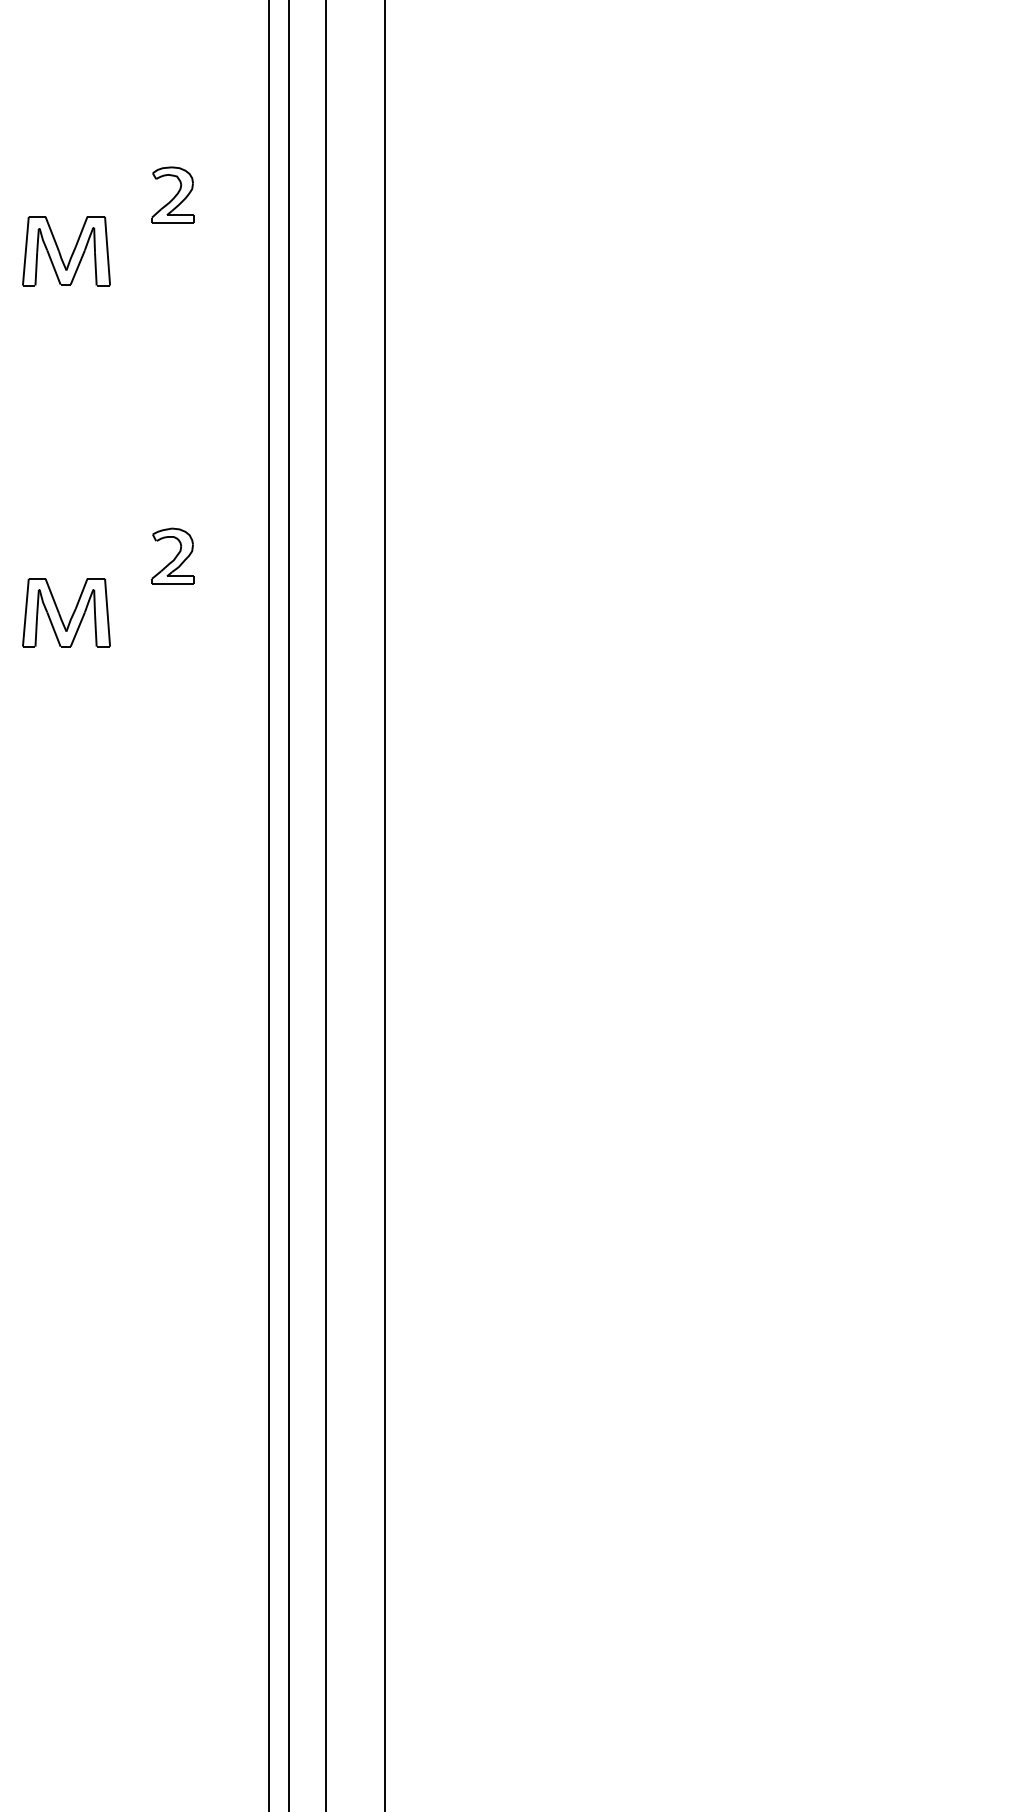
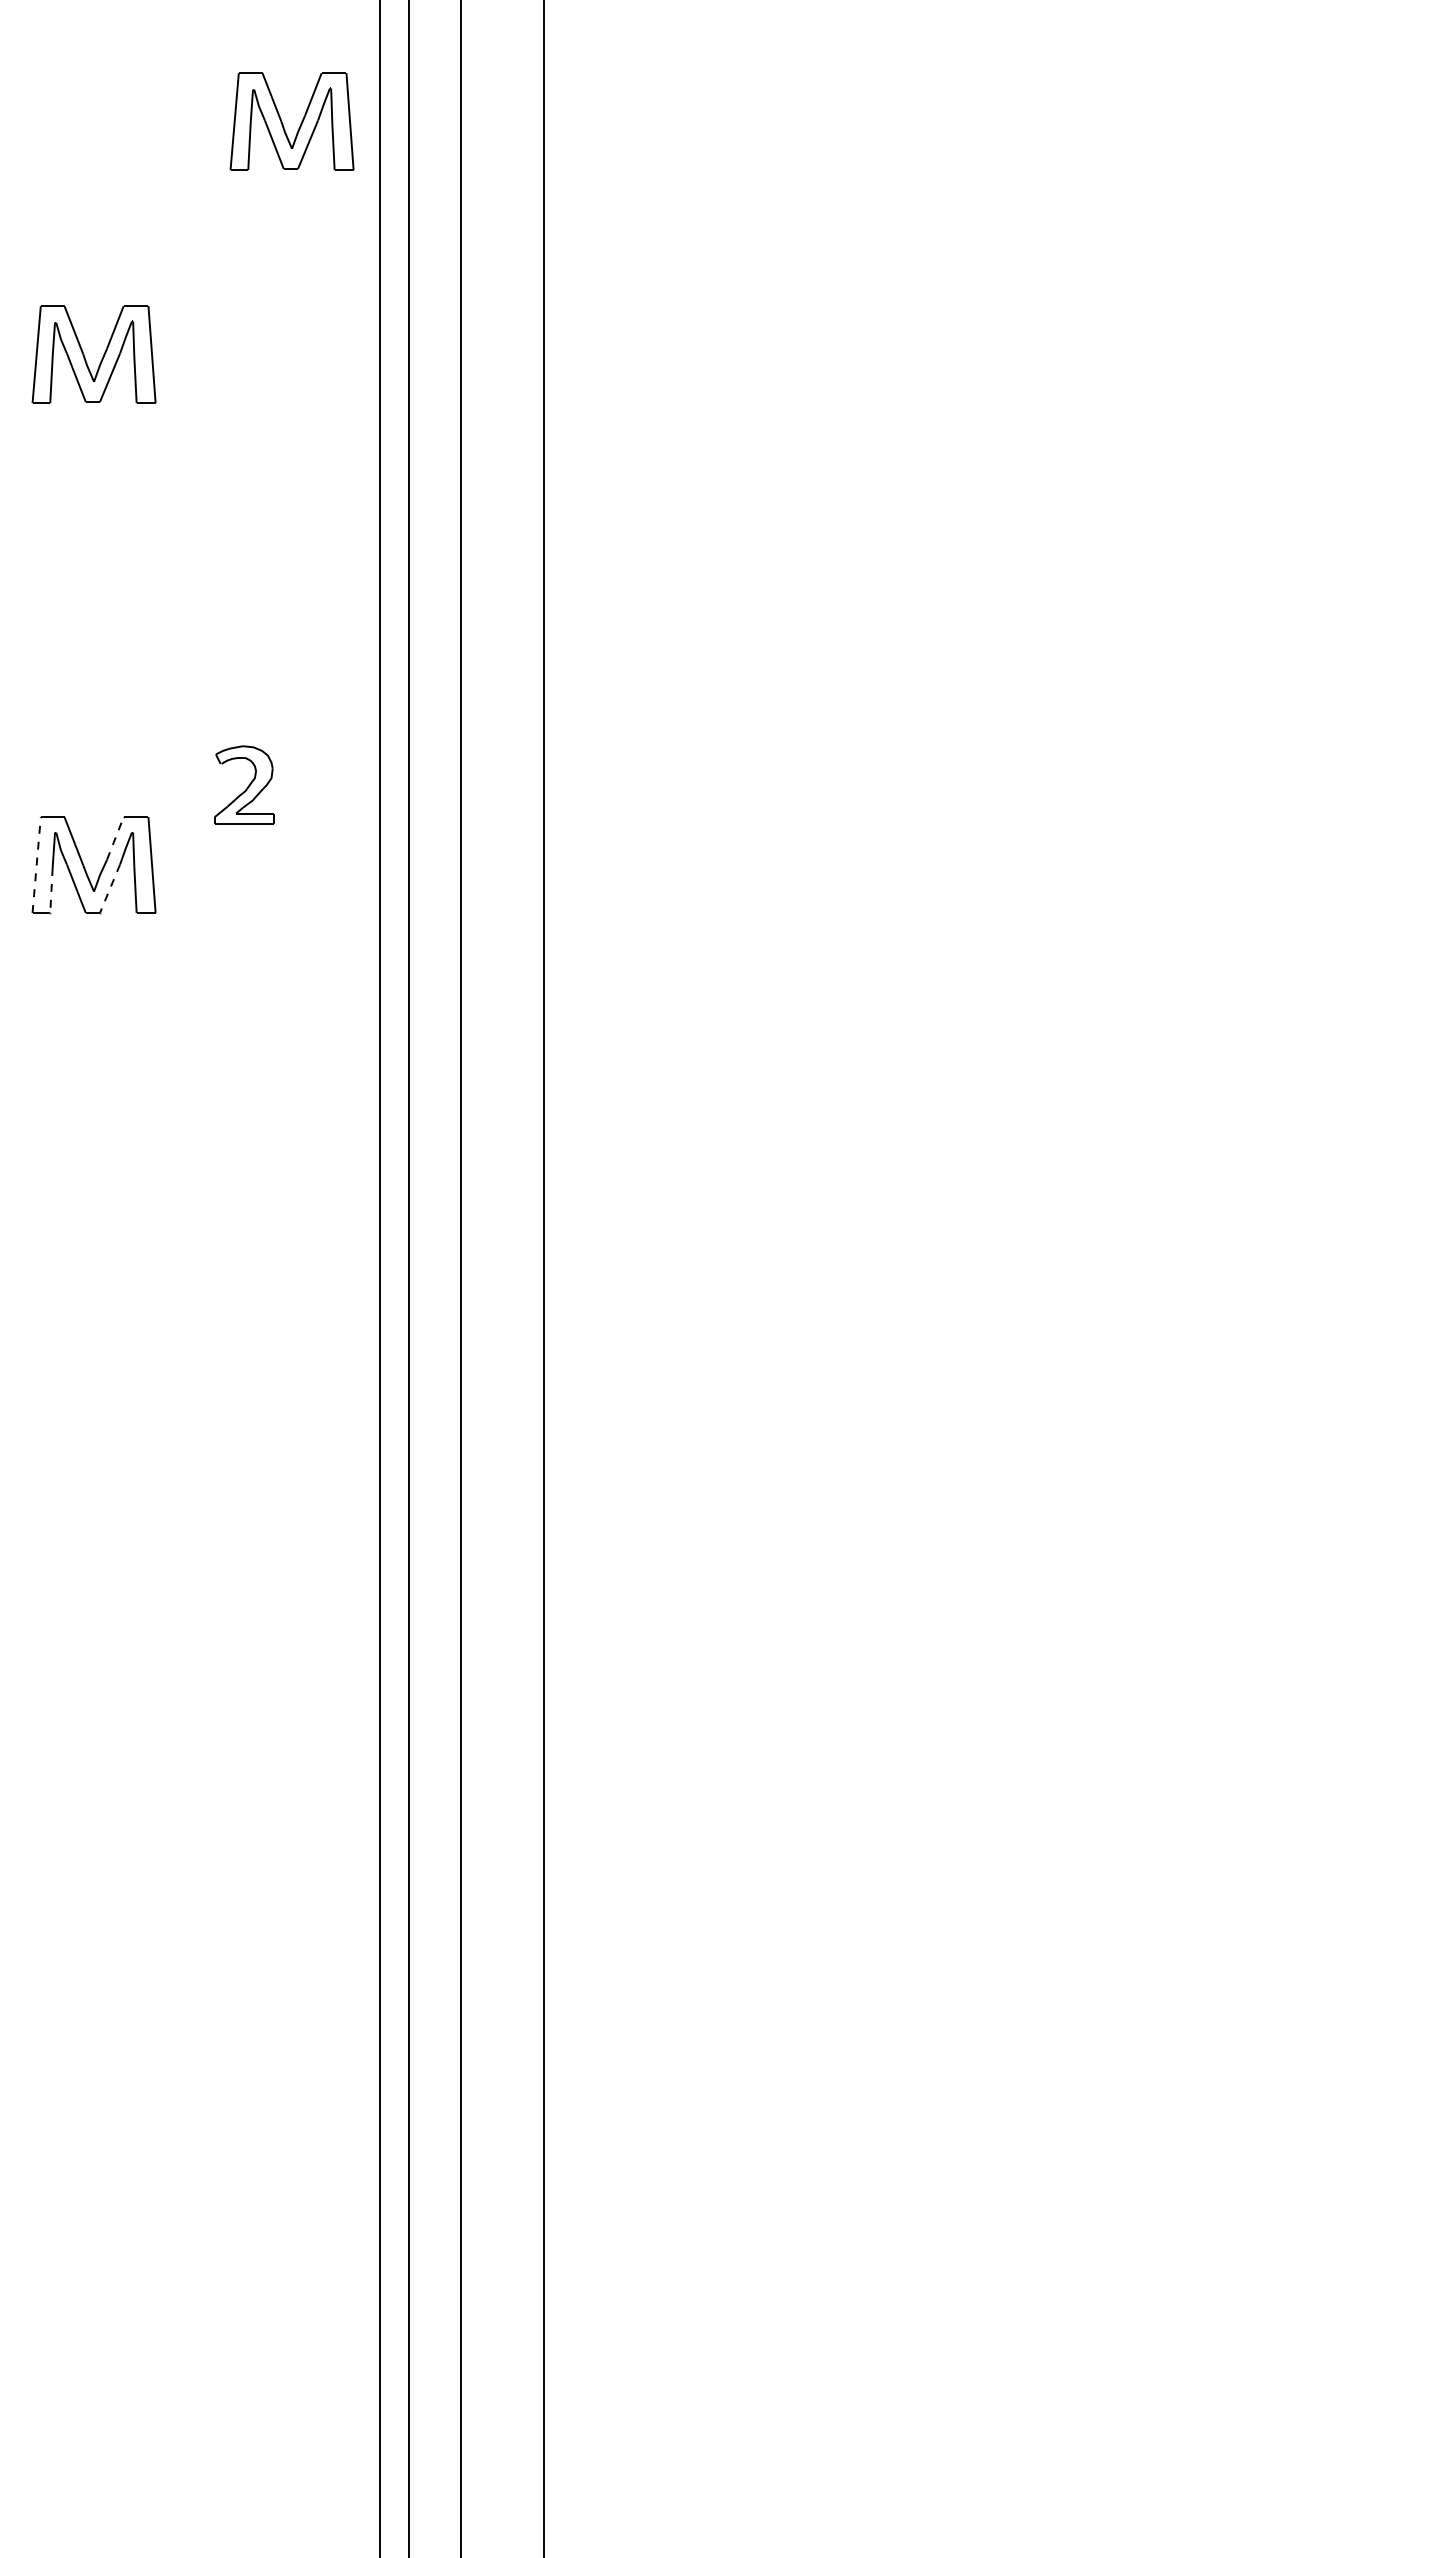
part: (200, 88) -> (283, 124), added
part: (173, 194) -> (244, 274), removed
line: (81, 593) -> (115, 837), solid -> dashed
line: (25, 612) -> (36, 864), solid -> dashed
line: (77, 630) -> (109, 889), solid -> dashed
line: (36, 631) -> (51, 891), solid -> dashed

